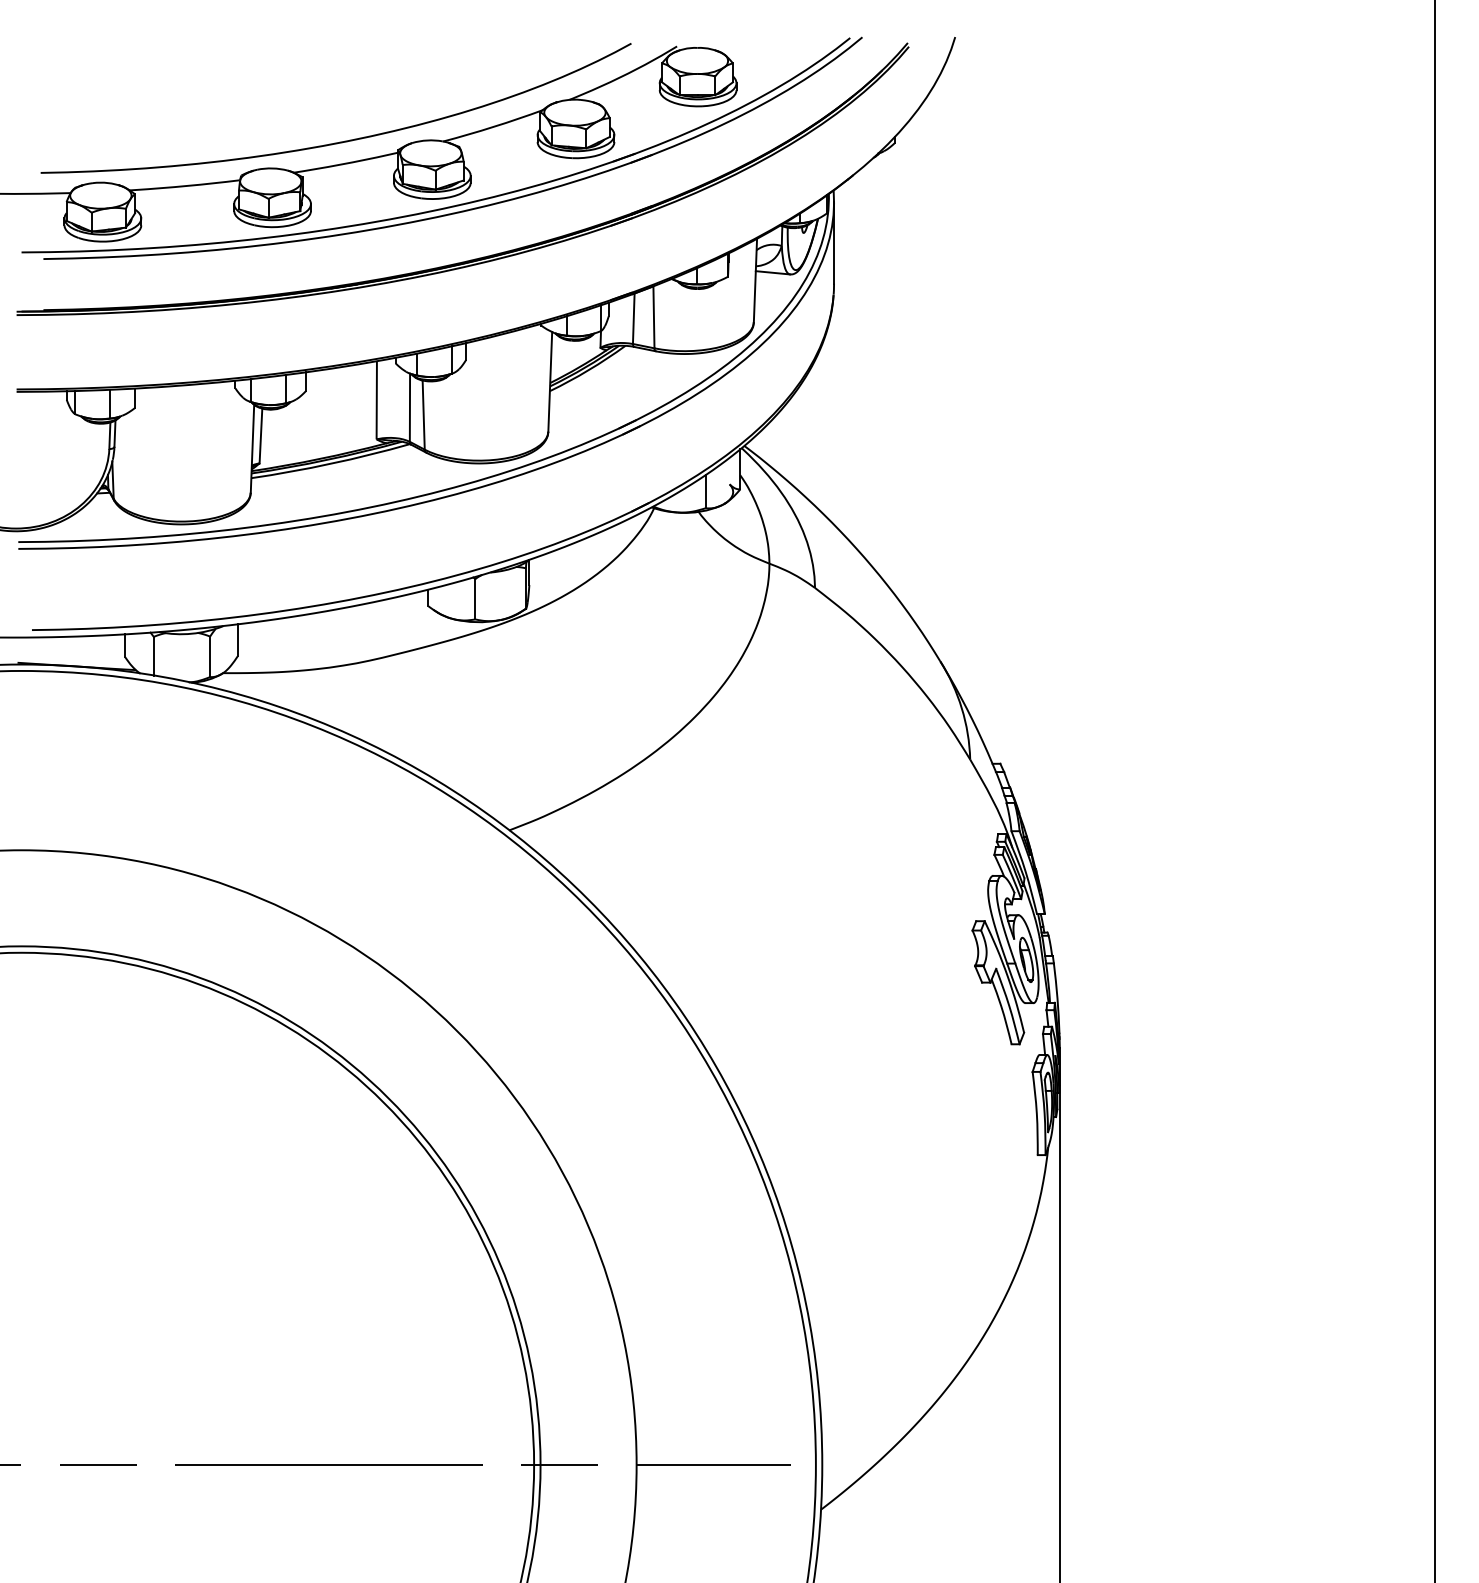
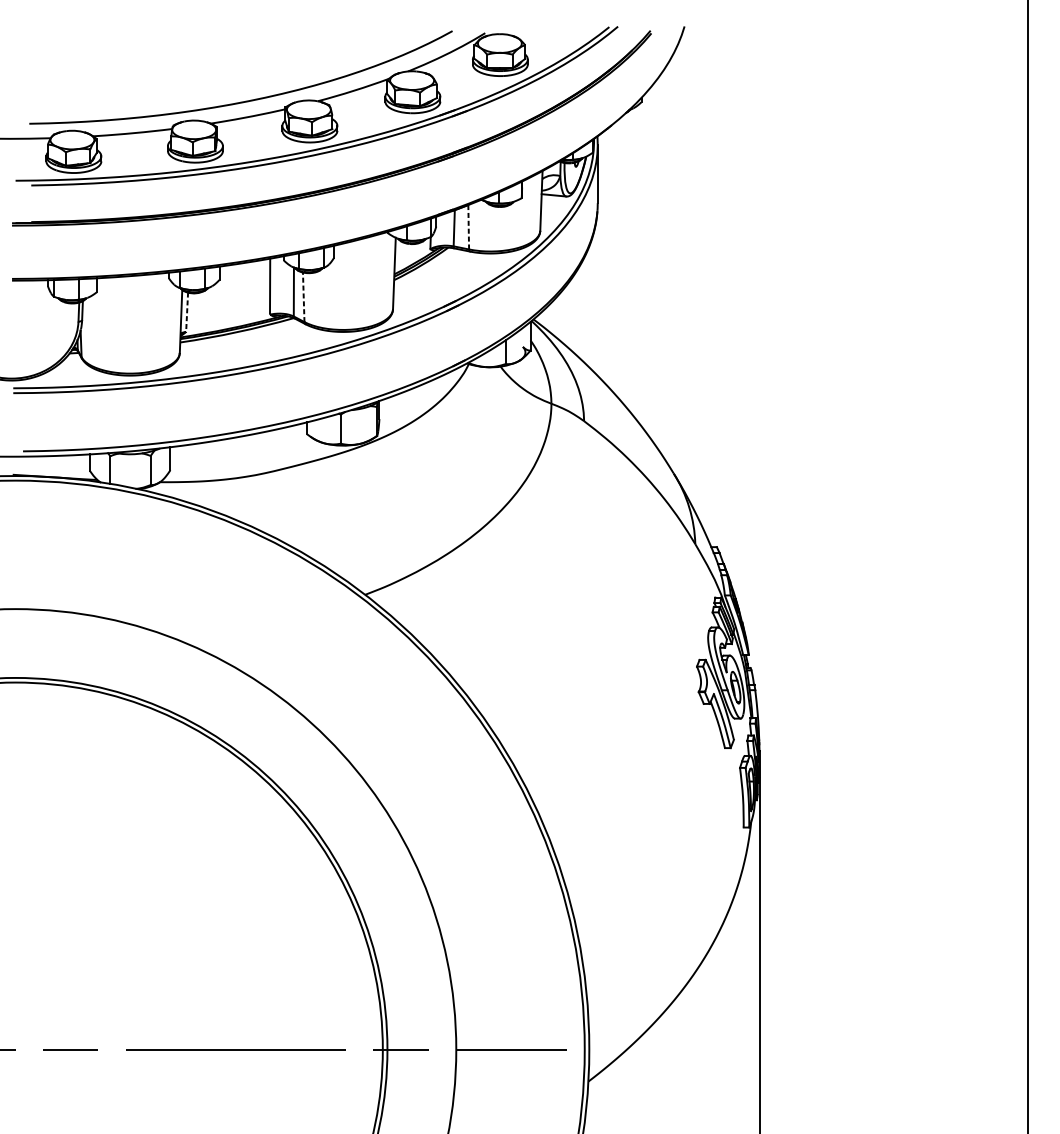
line: (653, 317) -> (468, 227), solid -> dashed
line: (423, 415) -> (303, 297), solid -> dashed
line: (260, 436) -> (186, 312), solid -> dashed

